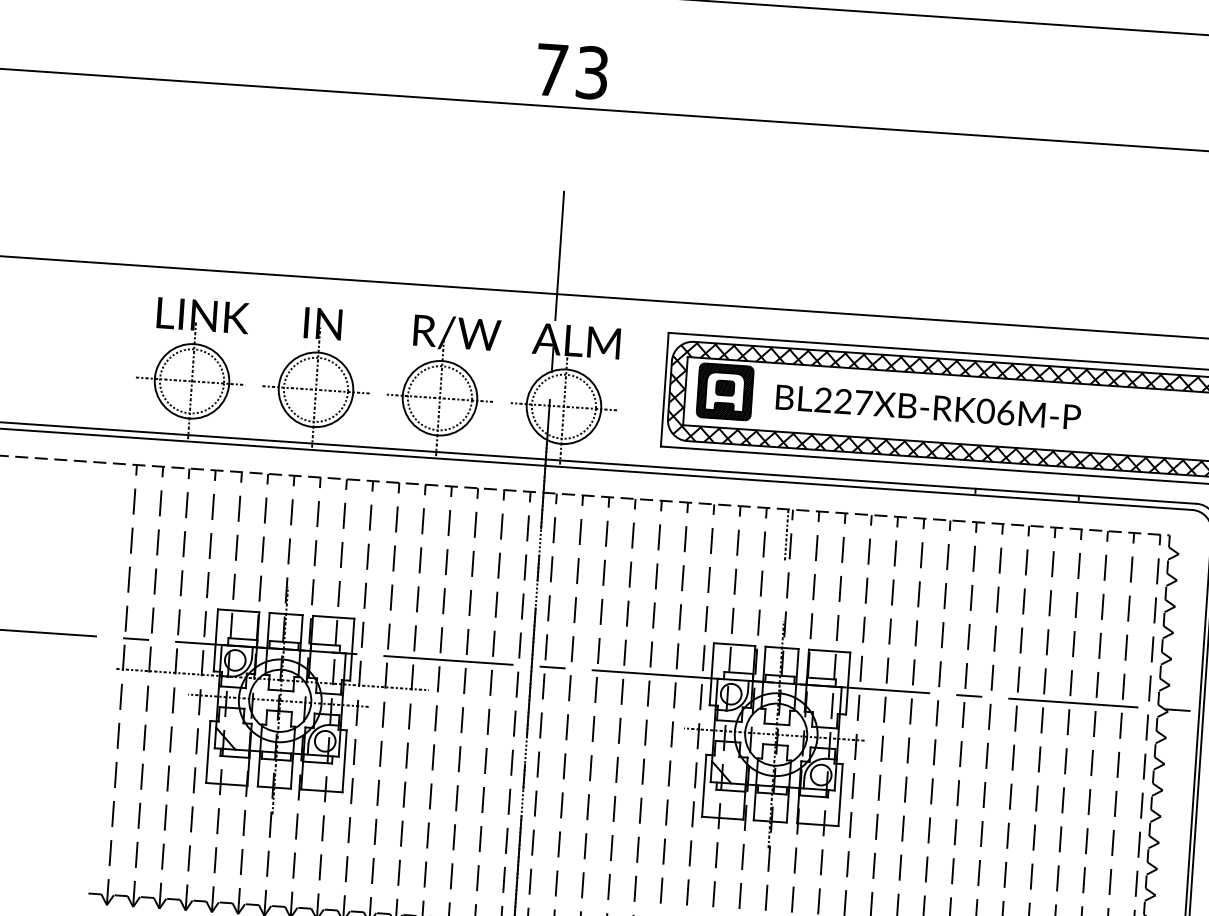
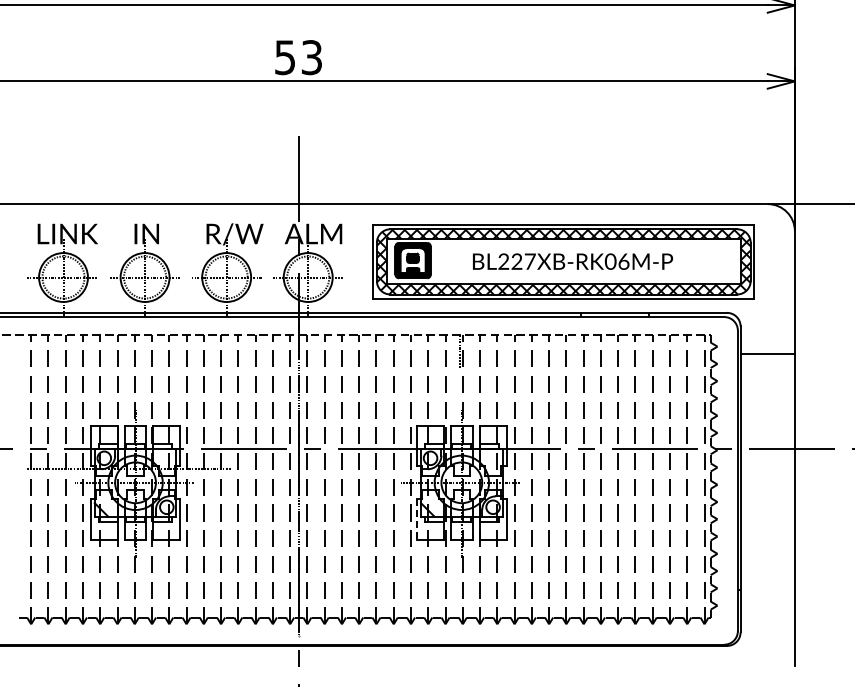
text: (552, 69) -> (285, 57), 73 -> 53
text: (927, 407) -> (572, 261), moved
line: (703, 787) -> (416, 520), solid -> dashed

